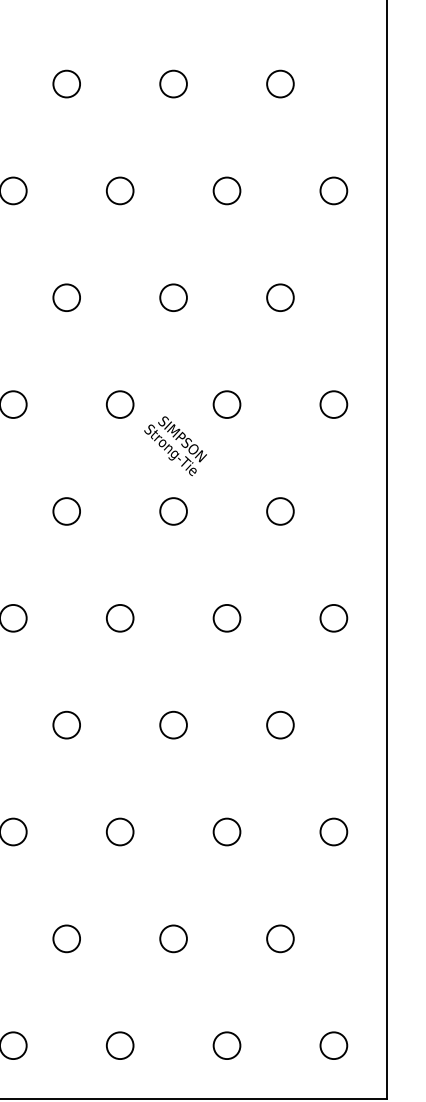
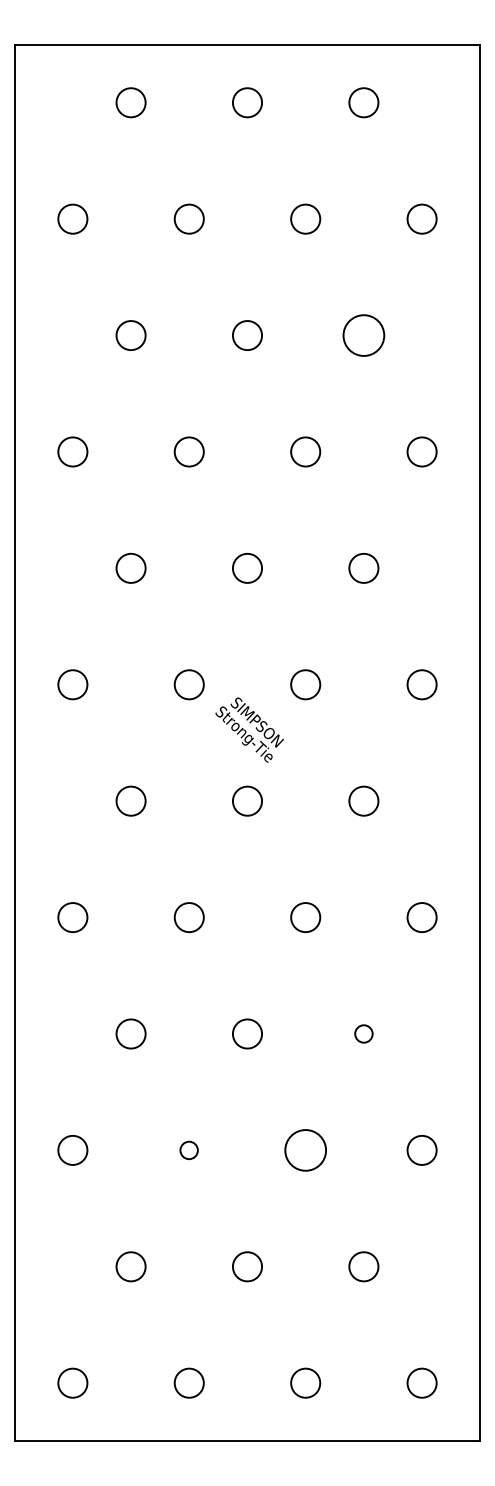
circle: (280, 84) -> (363, 335), size x1.4
circle: (280, 724) -> (363, 1033), size x0.6
circle: (226, 831) -> (305, 1149), size x1.4
circle: (119, 832) -> (188, 1150), size x0.6

